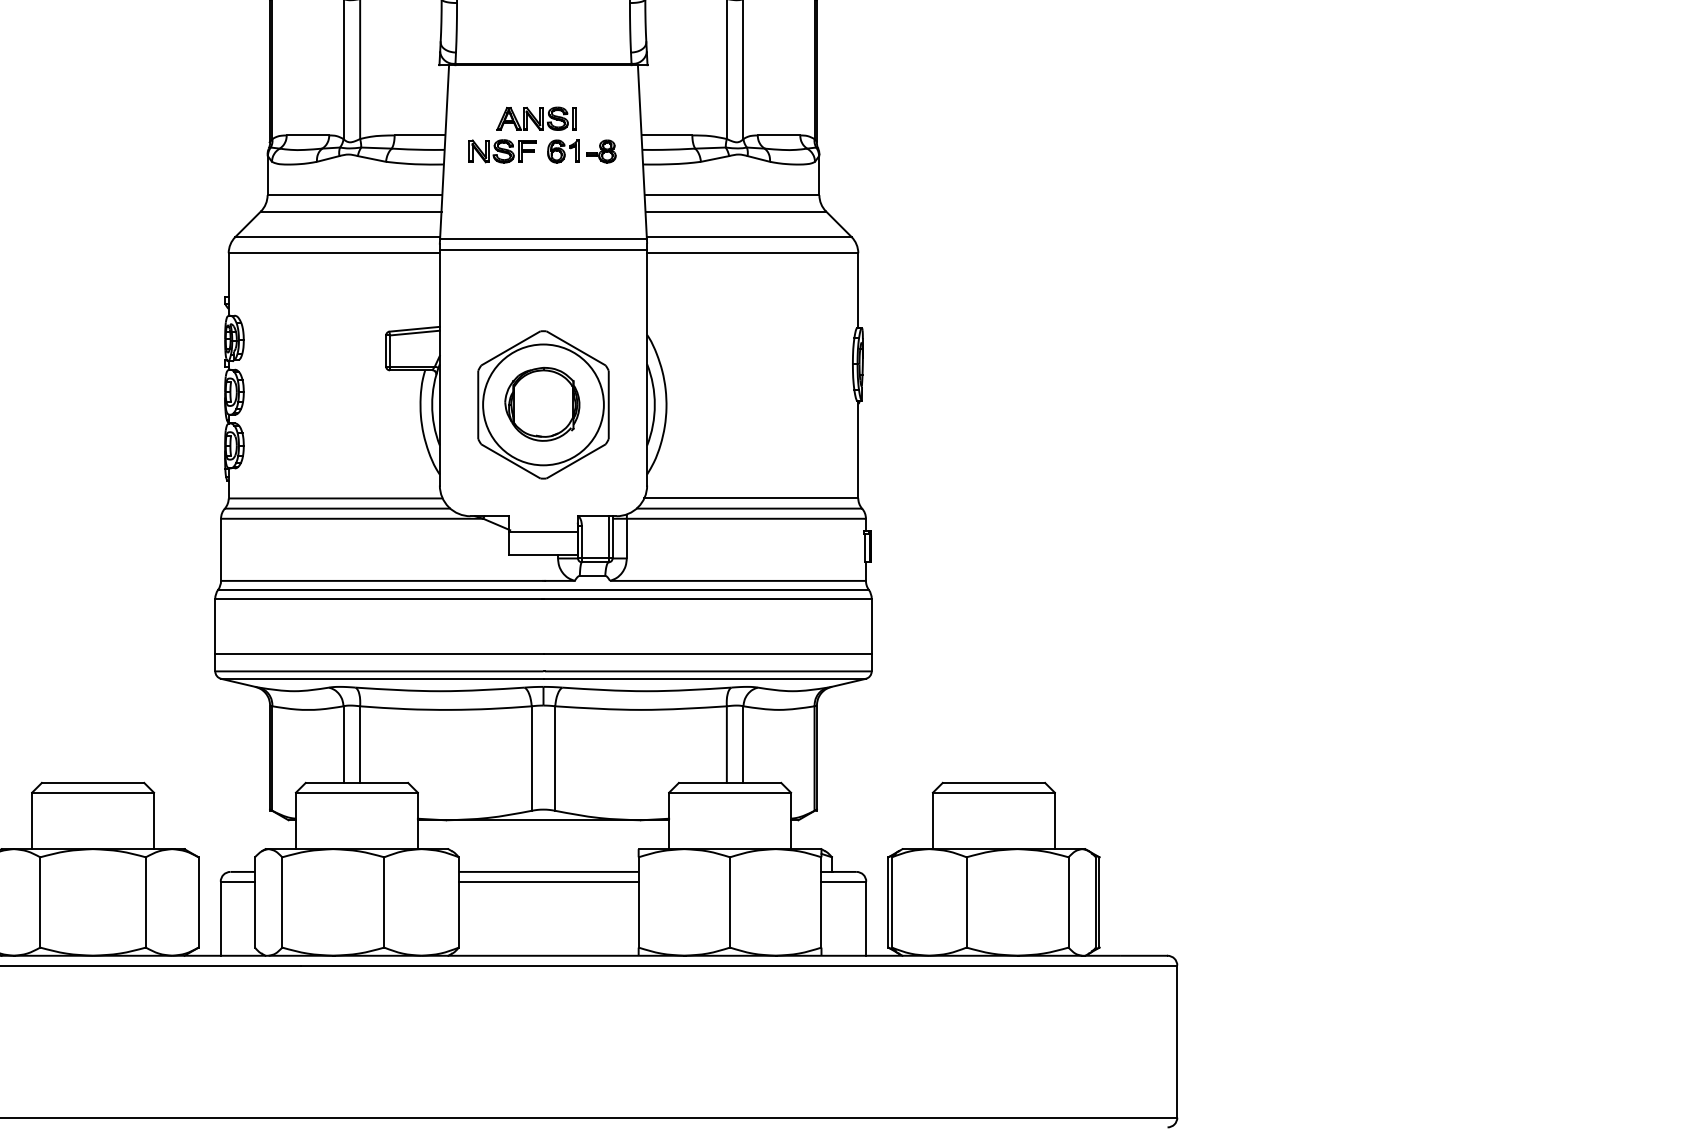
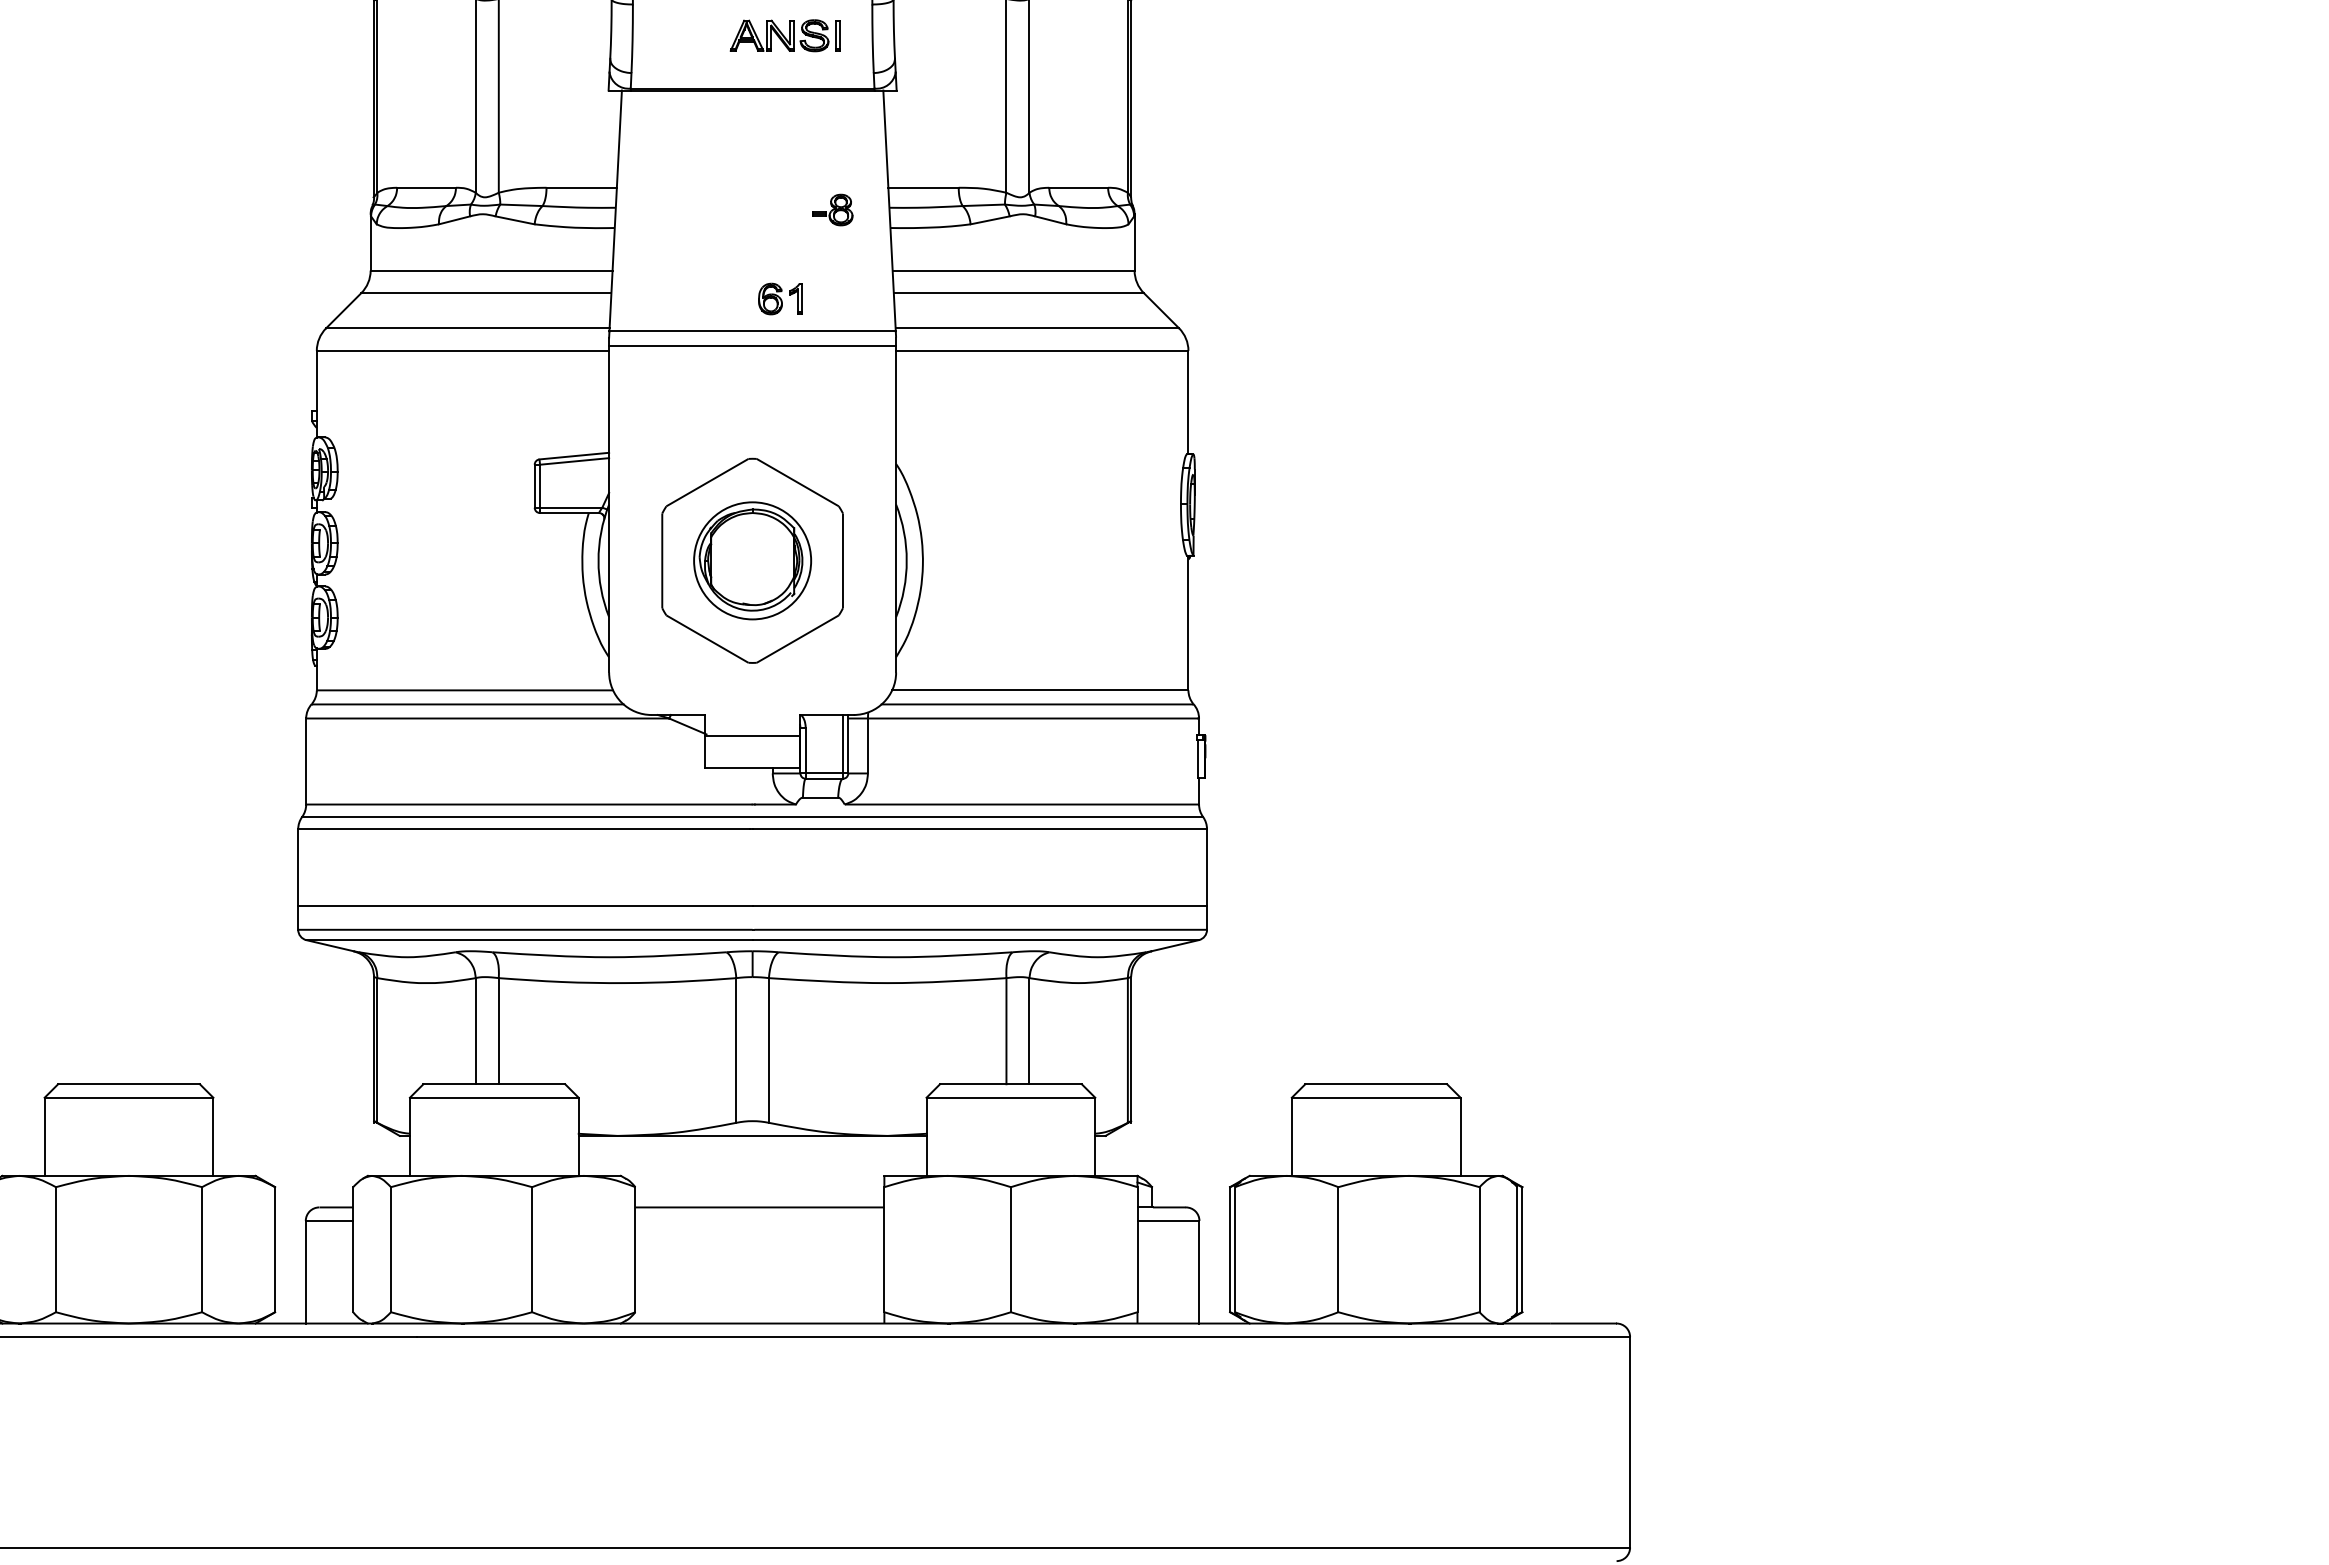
part: (536, 118) -> (784, 35), moved
part: (502, 151) -> (695, 209), removed
part: (563, 151) -> (780, 298), moved
circle: (543, 404) -> (752, 560), size x0.7
line: (548, 881) -> (759, 1220), removed

